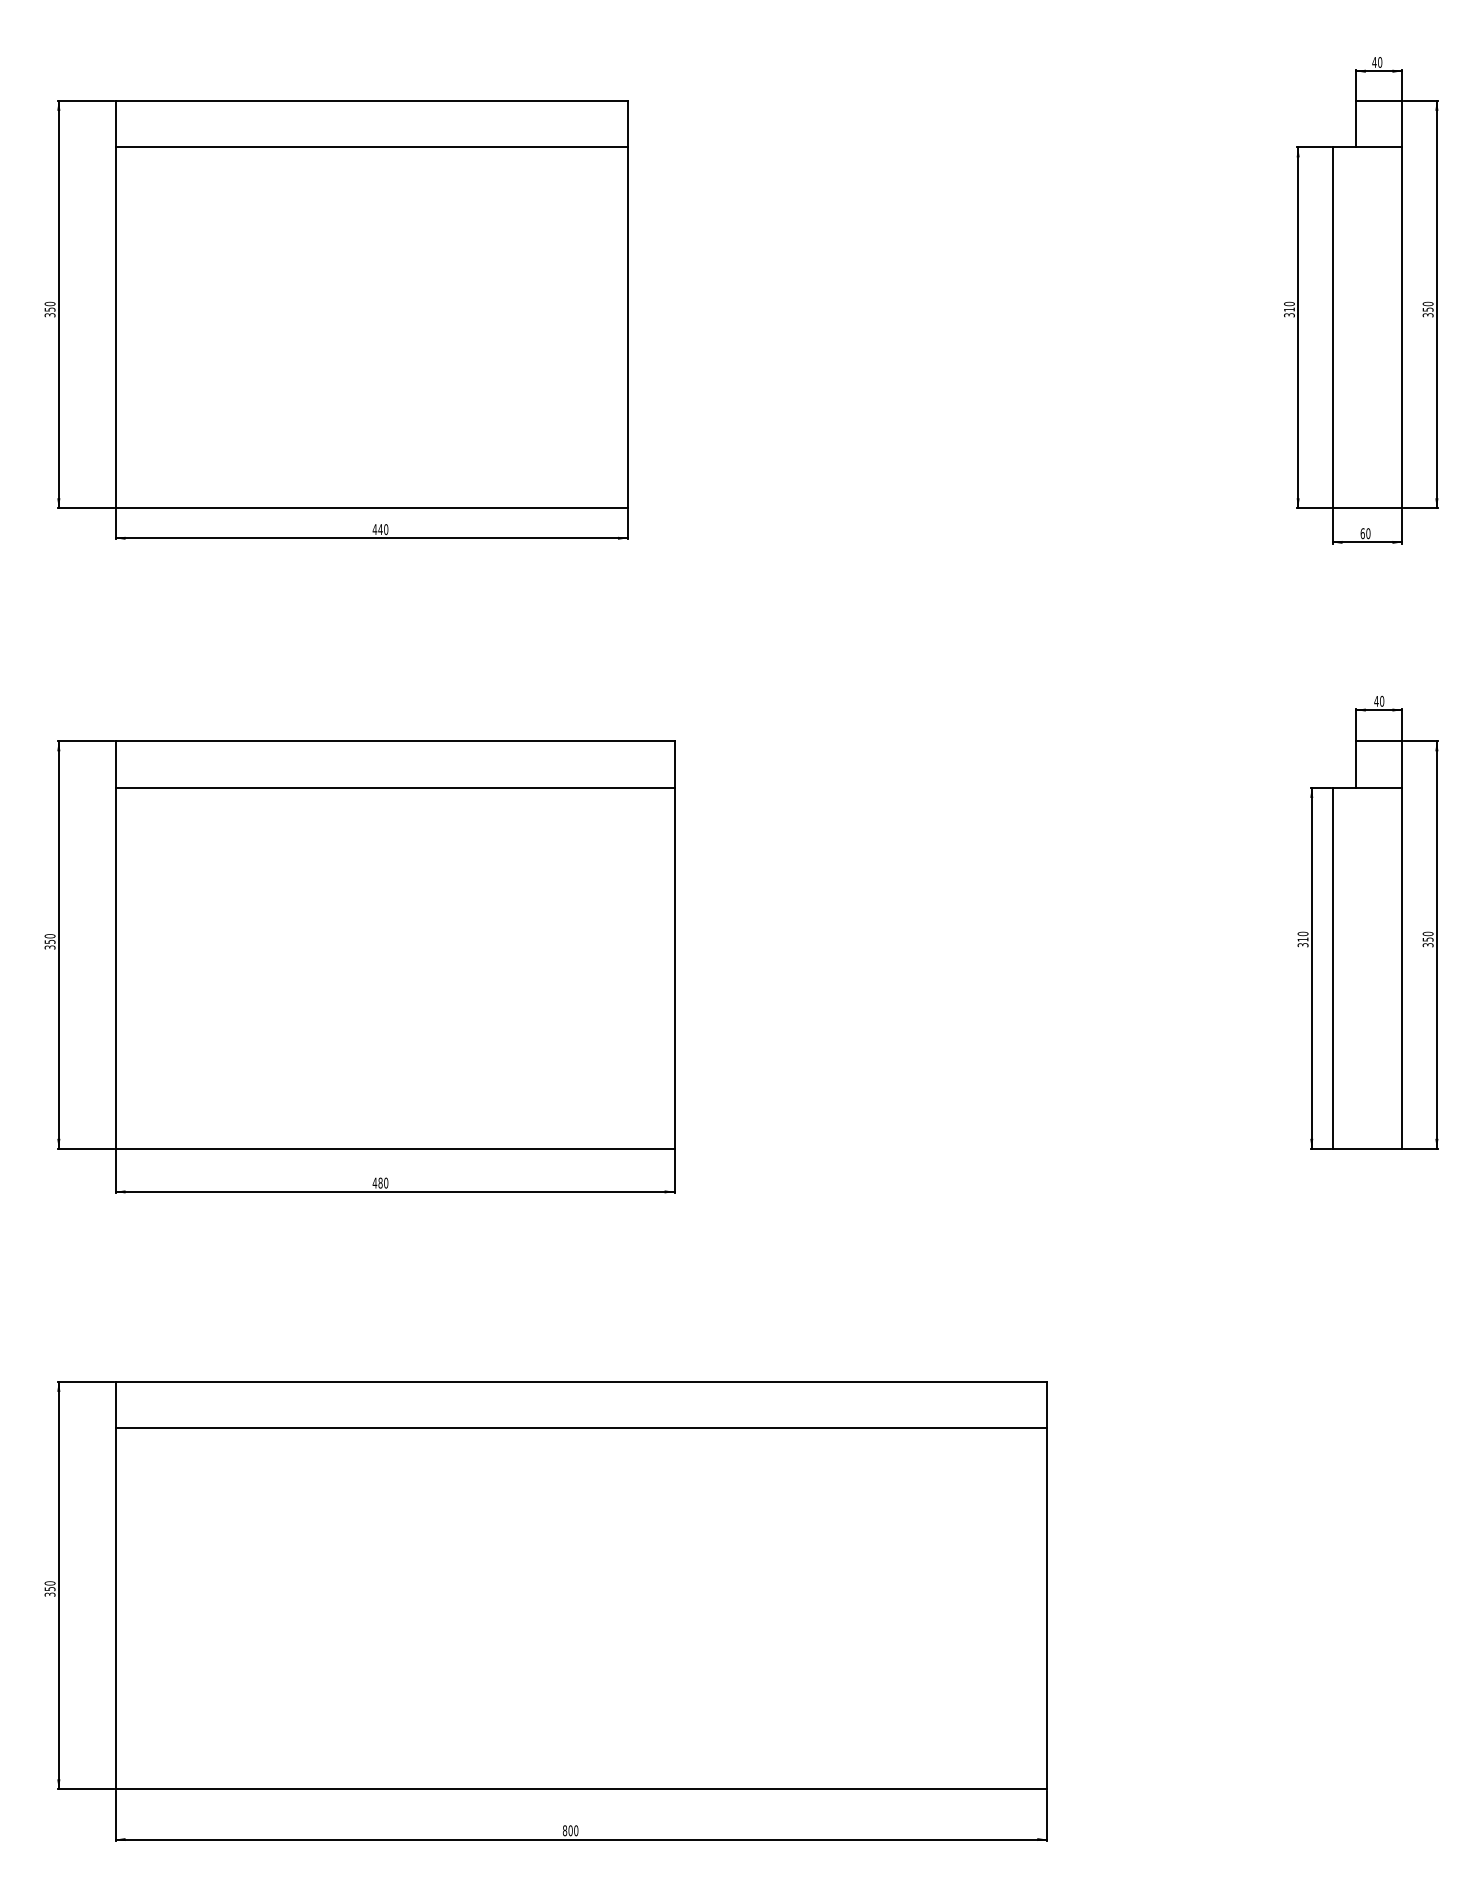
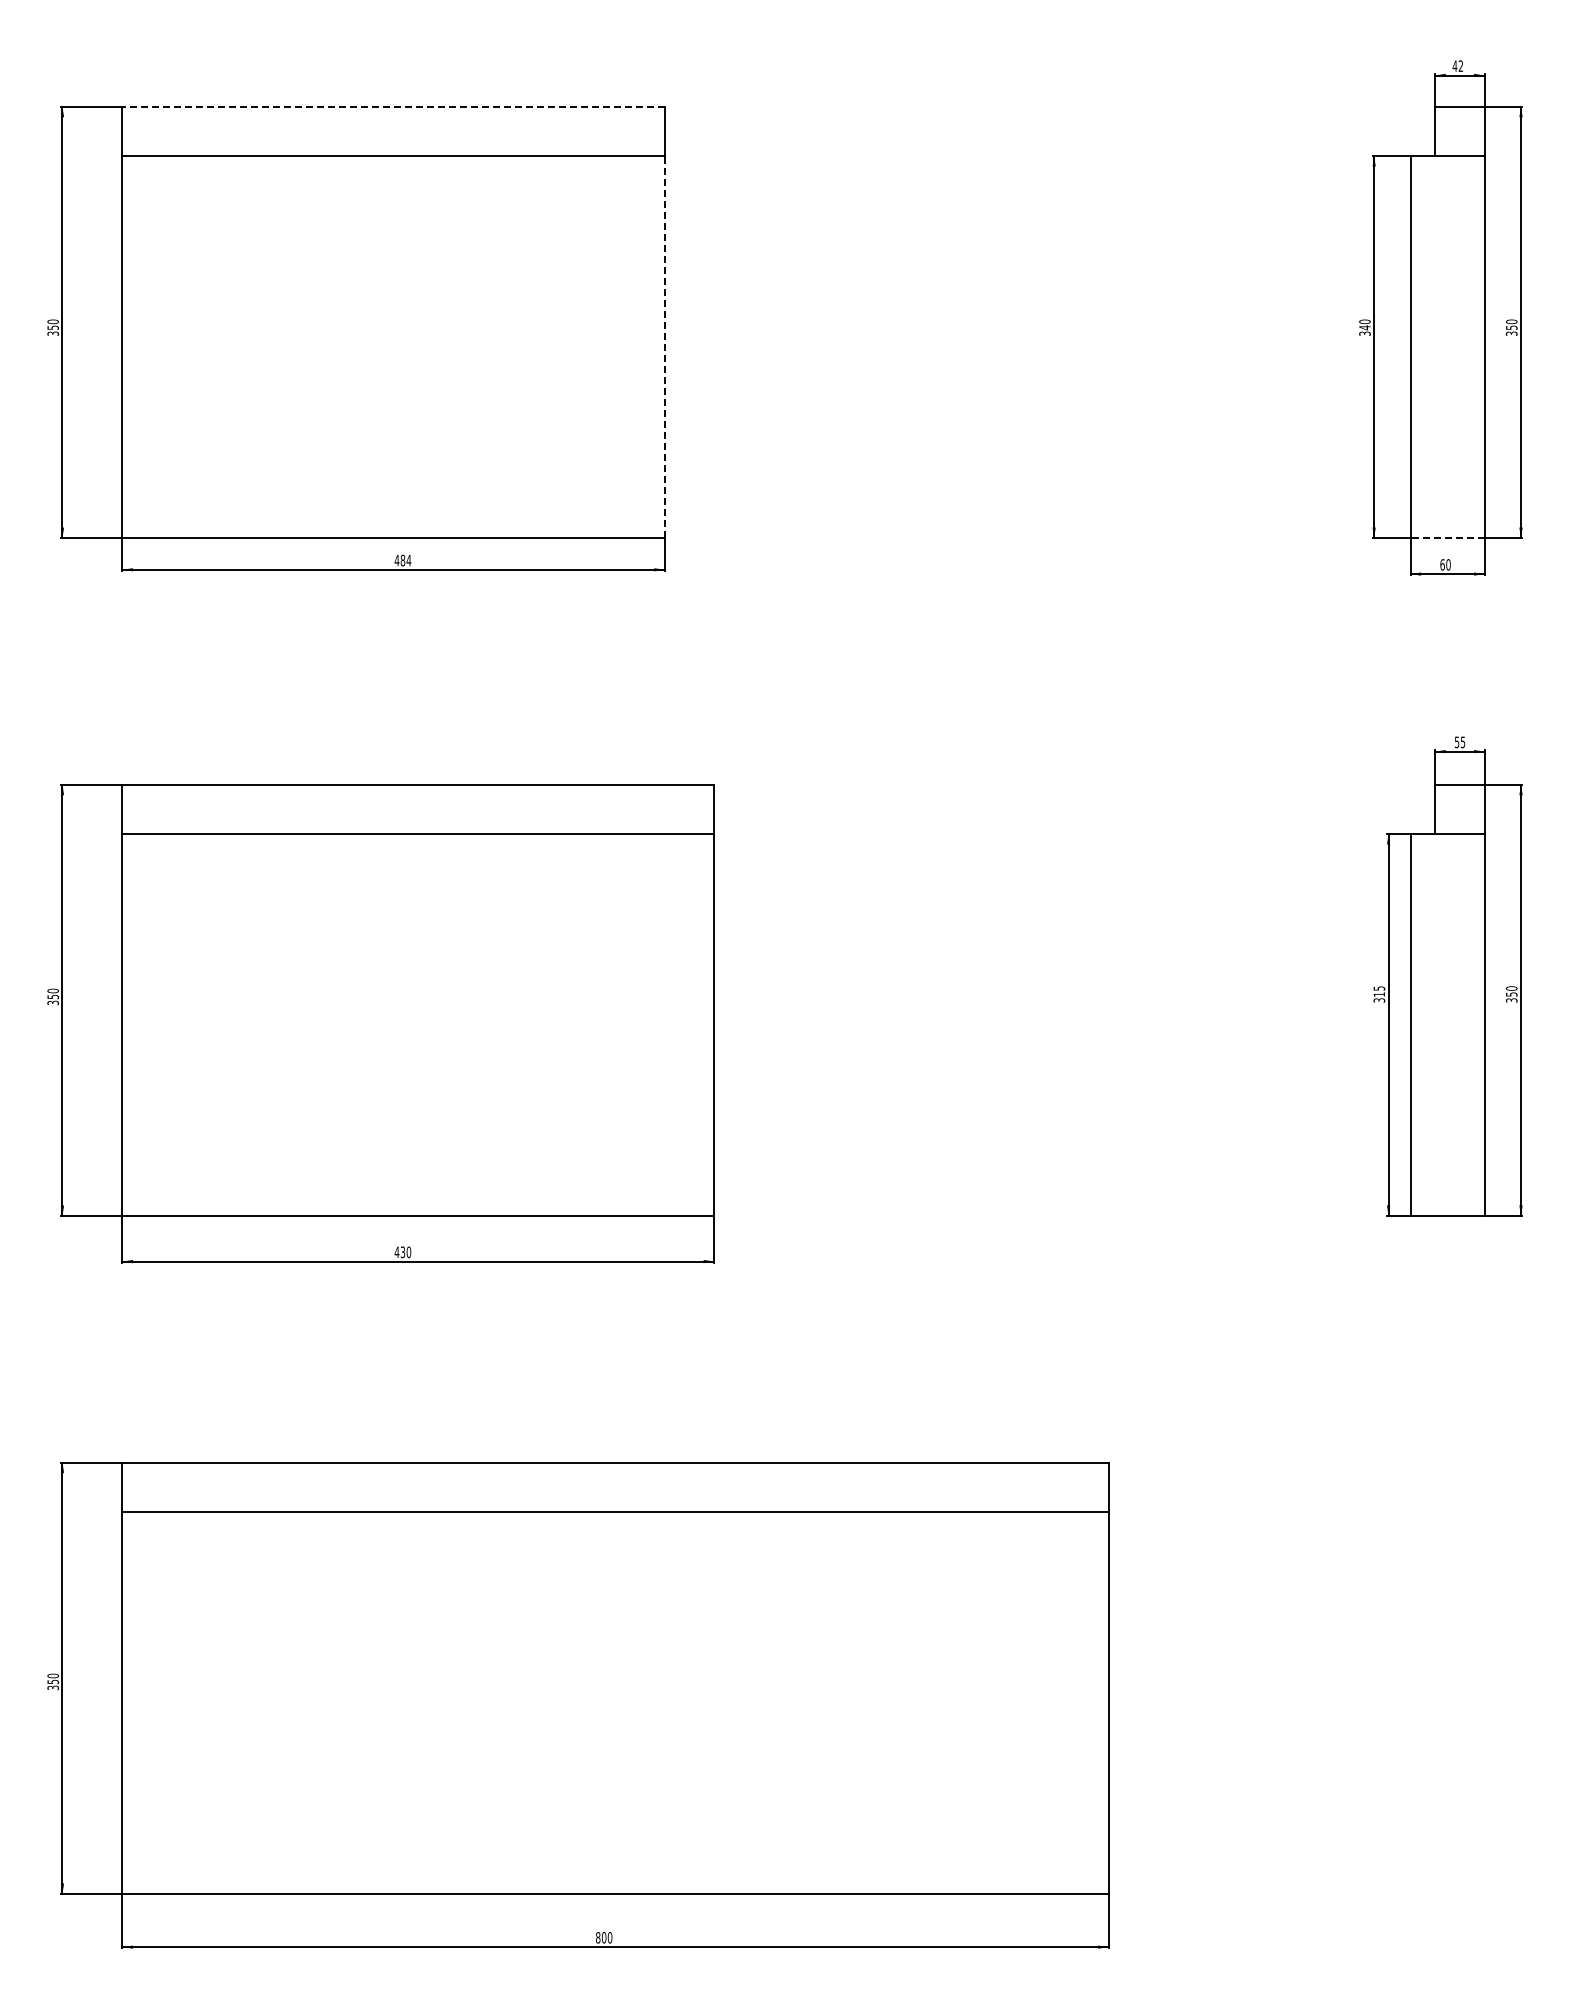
text: (1379, 61) -> (1460, 65), 40 -> 42
line: (371, 100) -> (393, 106), solid -> dashed
text: (1289, 309) -> (1364, 327), 310 -> 340
line: (627, 327) -> (664, 346), solid -> dashed
line: (1367, 508) -> (1447, 538), solid -> dashed
text: (382, 529) -> (405, 560), 440 -> 484
text: (1378, 701) -> (1459, 742), 40 -> 55
text: (1303, 933) -> (1379, 988), 310 -> 315
text: (380, 1182) -> (402, 1251), 480 -> 430

